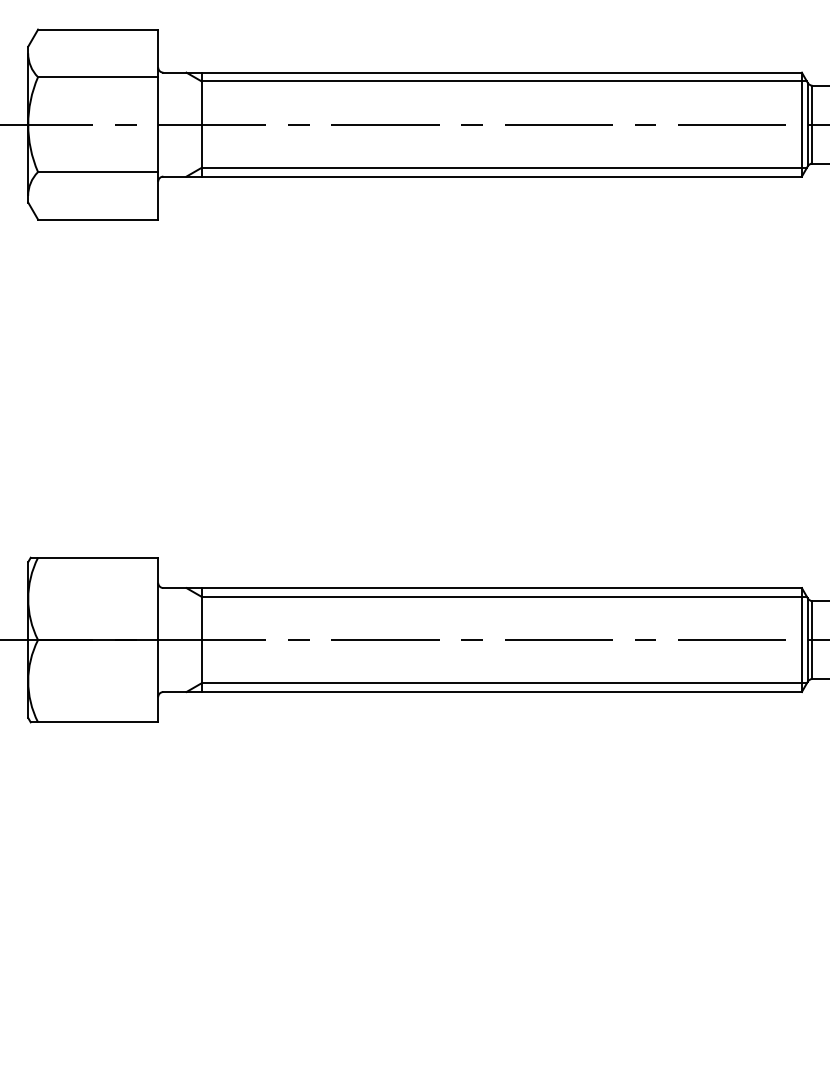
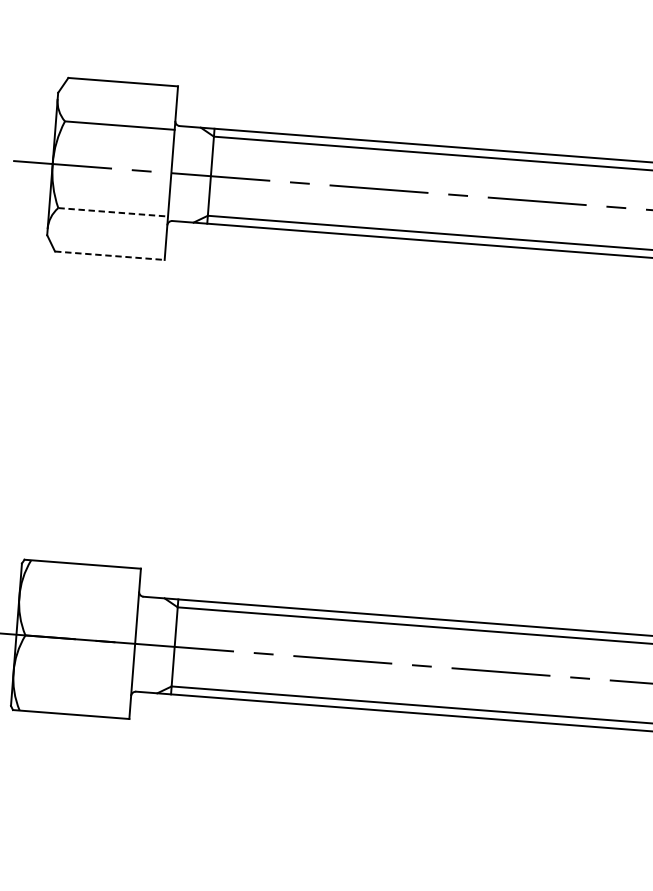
line: (98, 172) -> (113, 212), solid -> dashed
line: (98, 219) -> (110, 255), solid -> dashed

